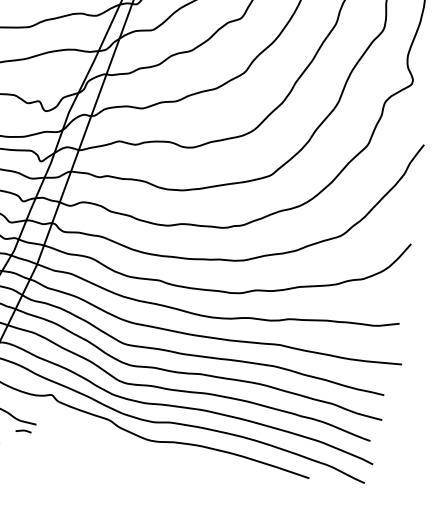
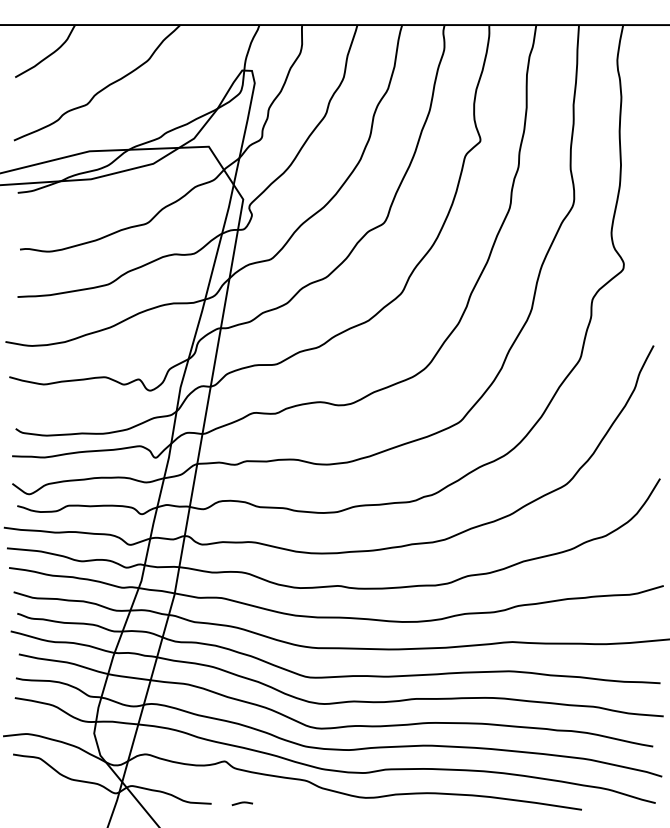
curve: (22, 431) -> (241, 803), moved

